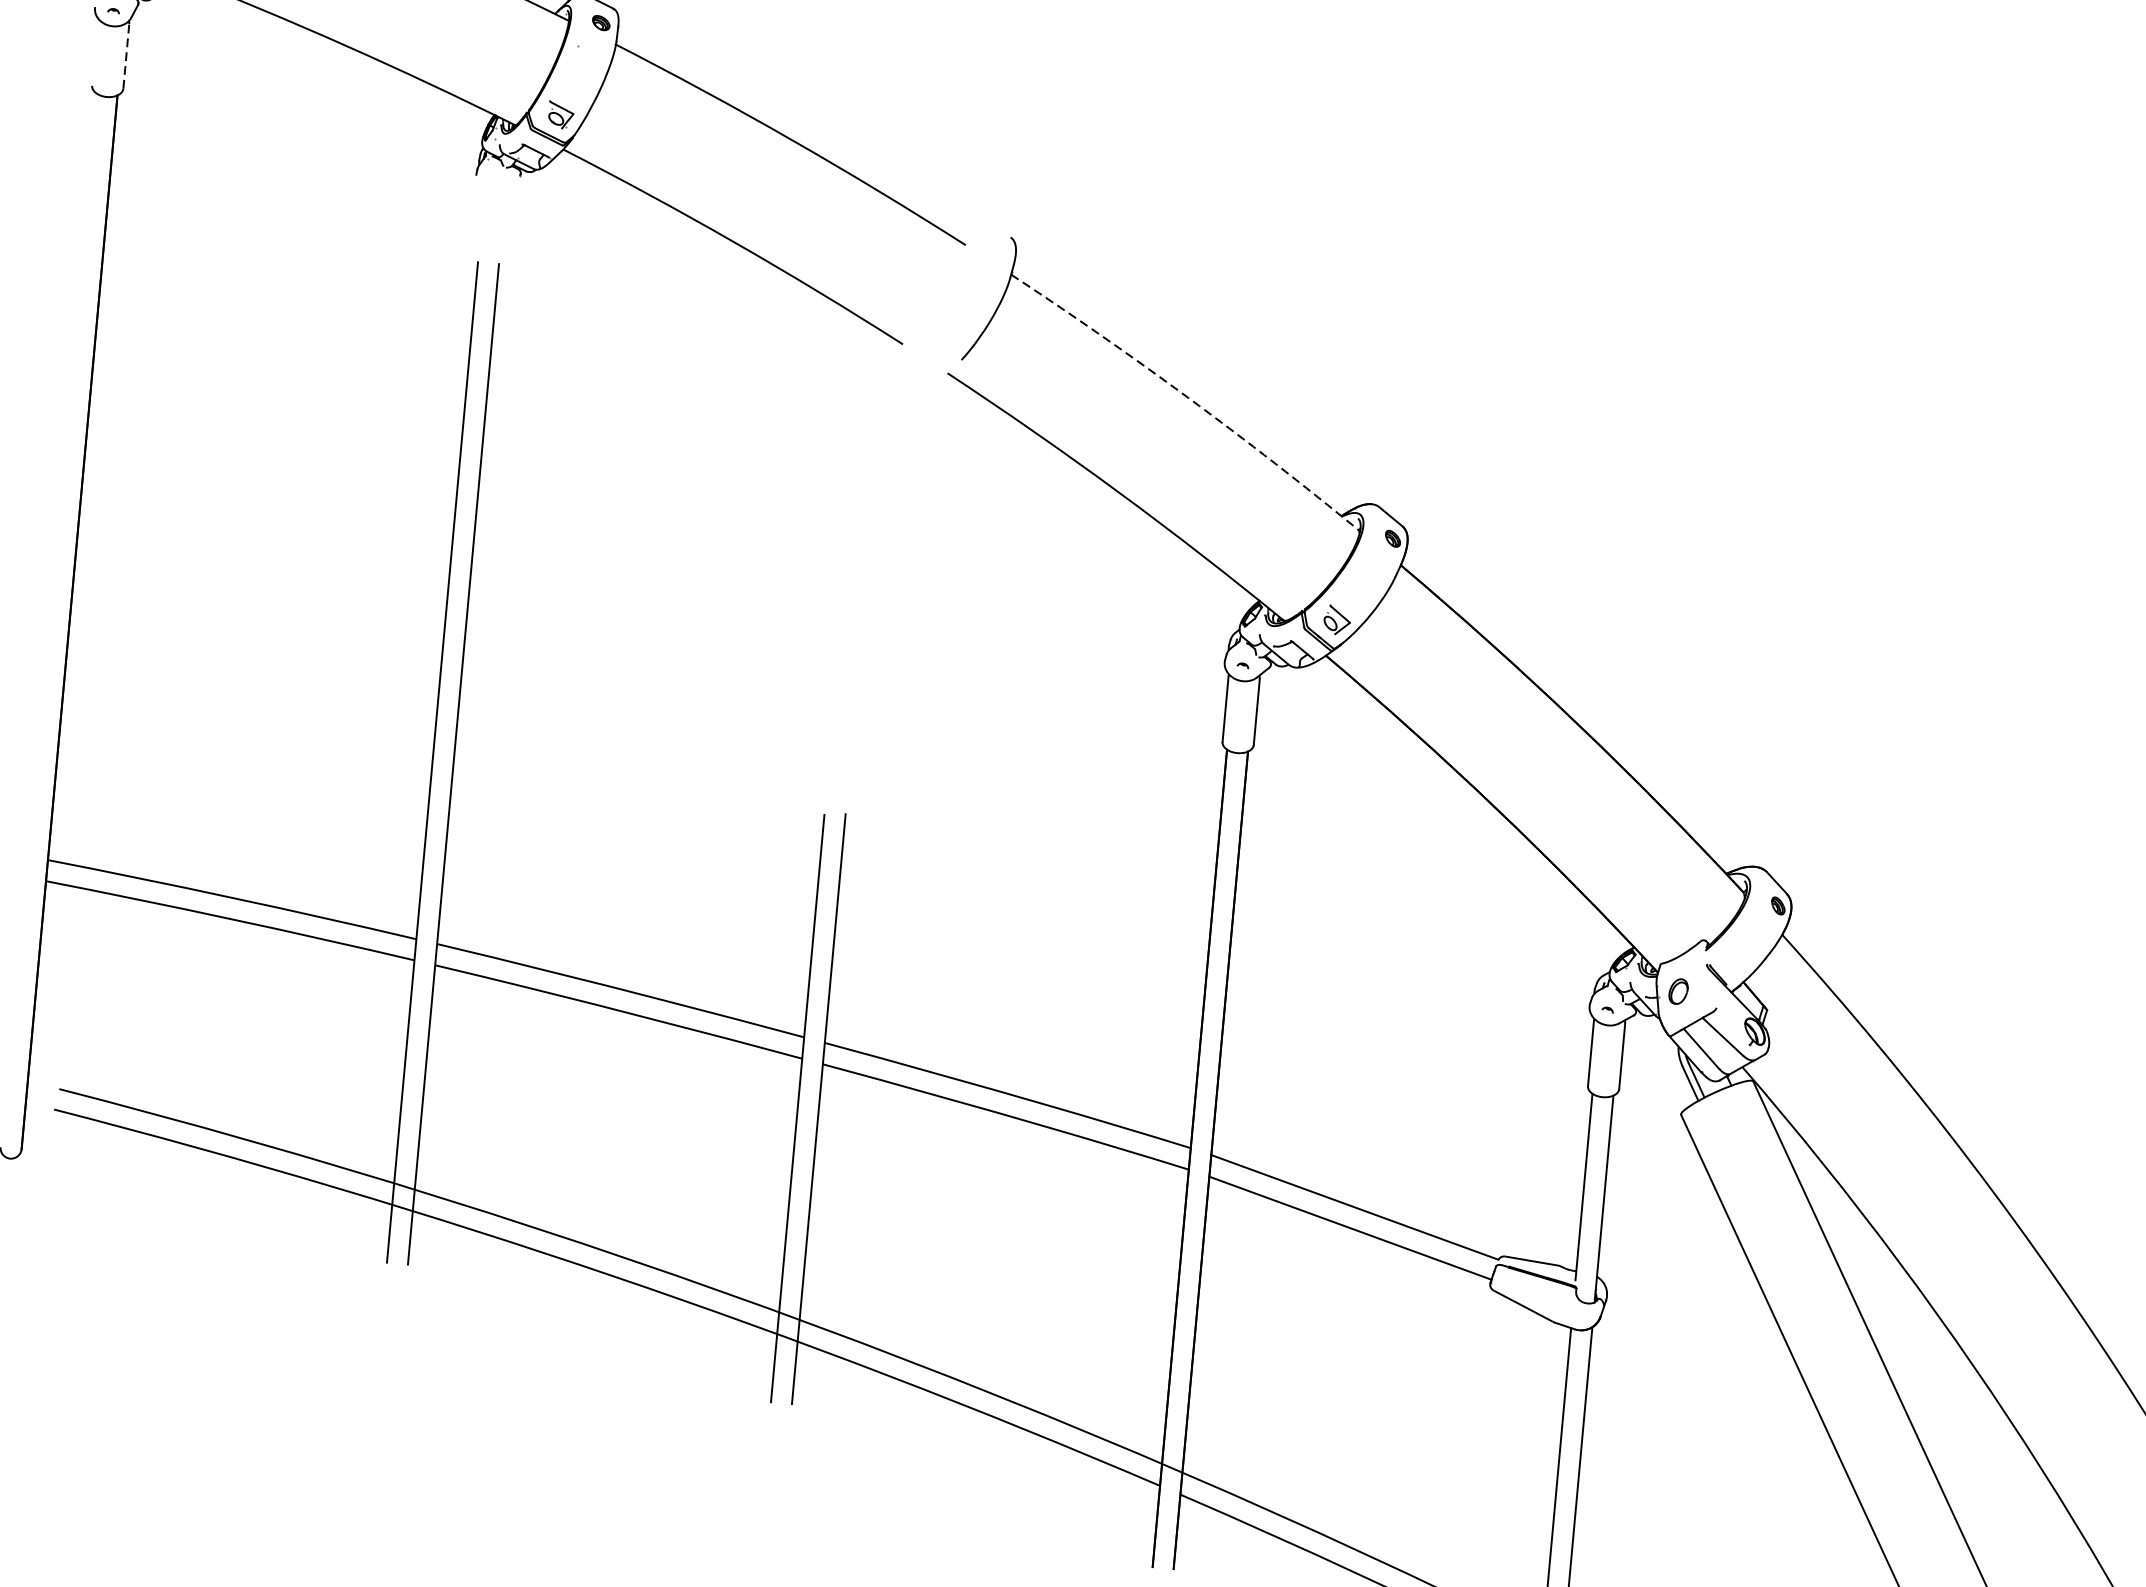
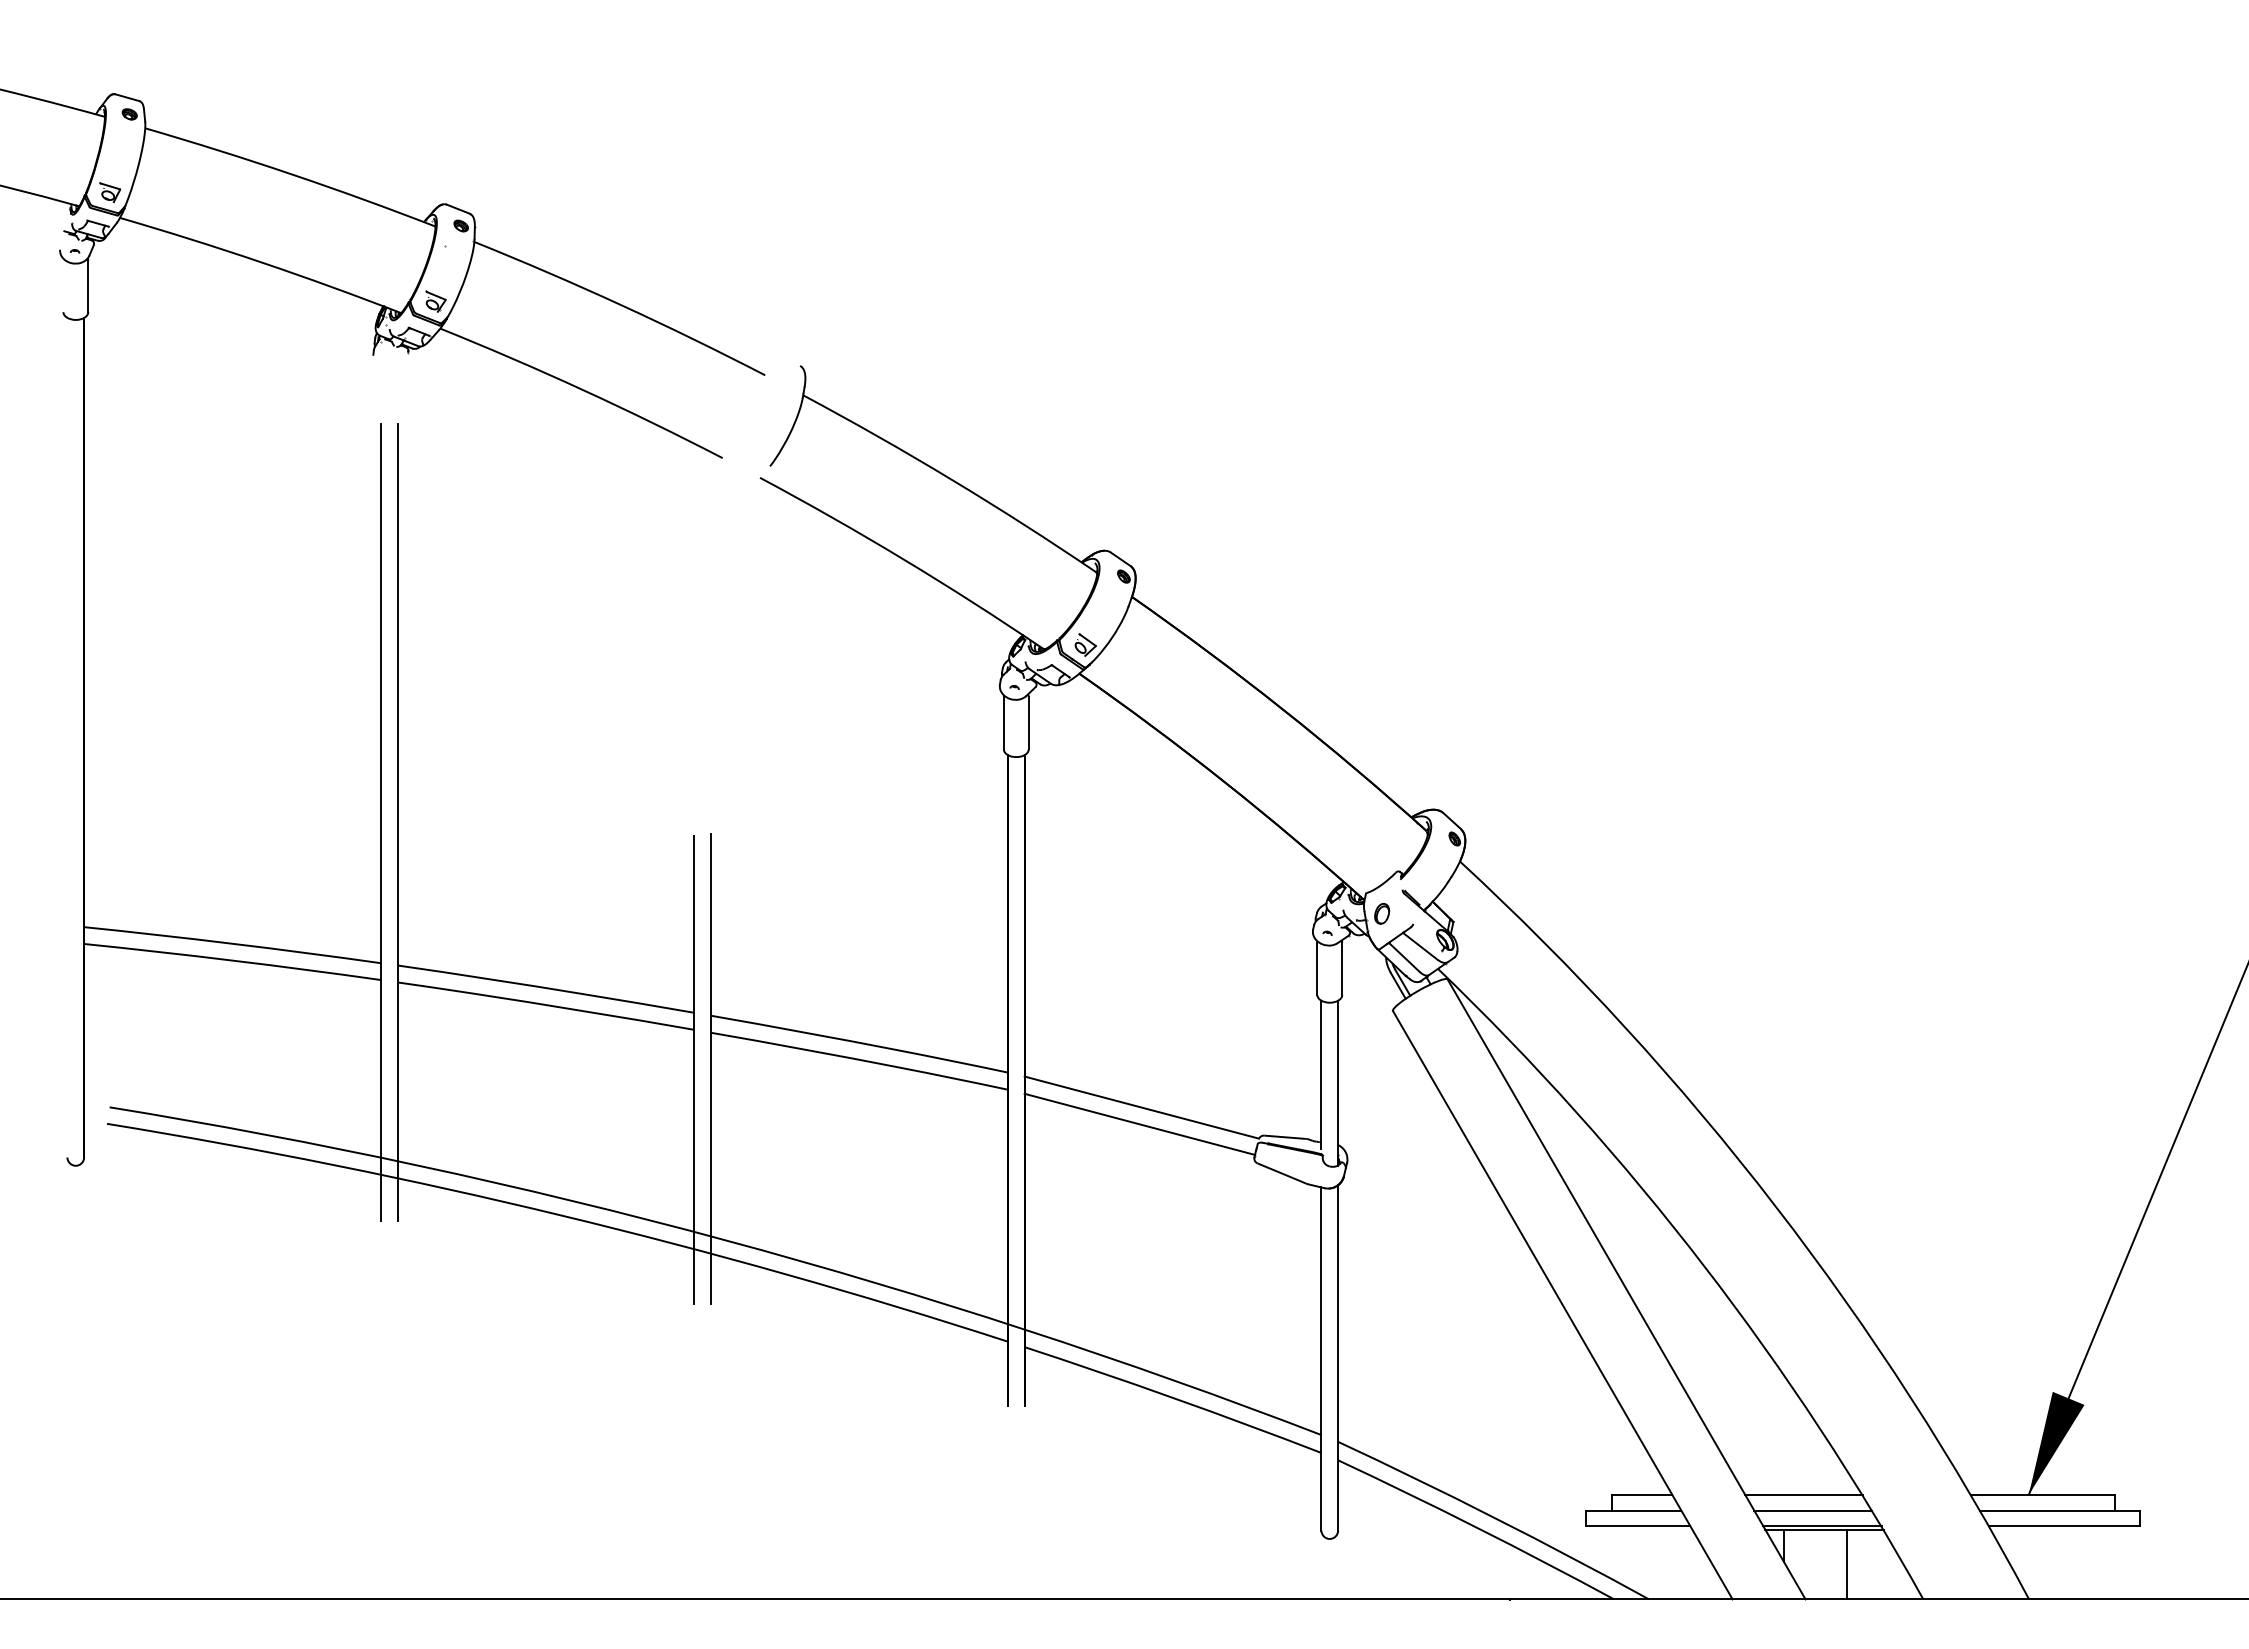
line: (126, 56) -> (88, 286), dashed -> solid
line: (1188, 398) -> (952, 480), dashed -> solid

